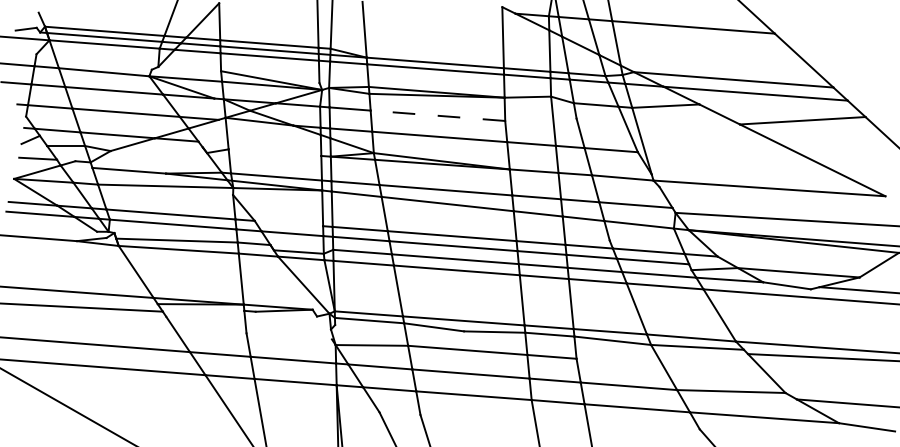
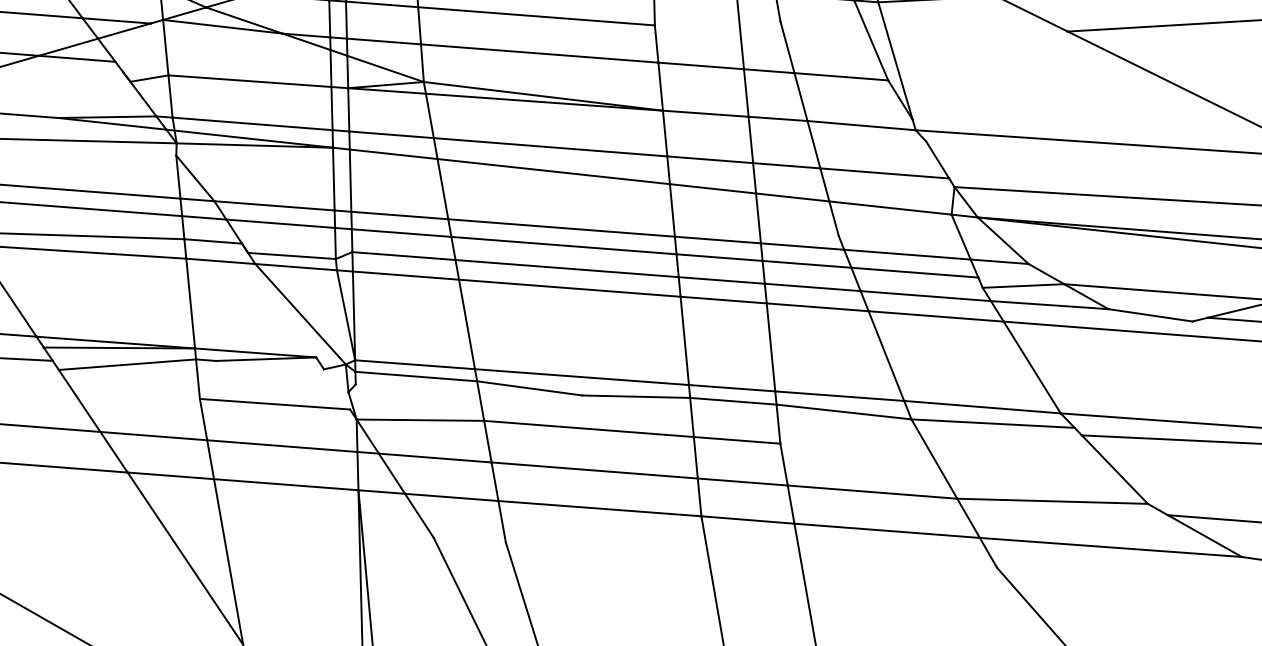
line: (437, 115) -> (535, 15), dashed -> solid
line: (274, 152) -> (249, 80), added
line: (288, 223) -> (273, 205), added
line: (205, 313) -> (127, 364), added
line: (288, 336) -> (273, 404), added

